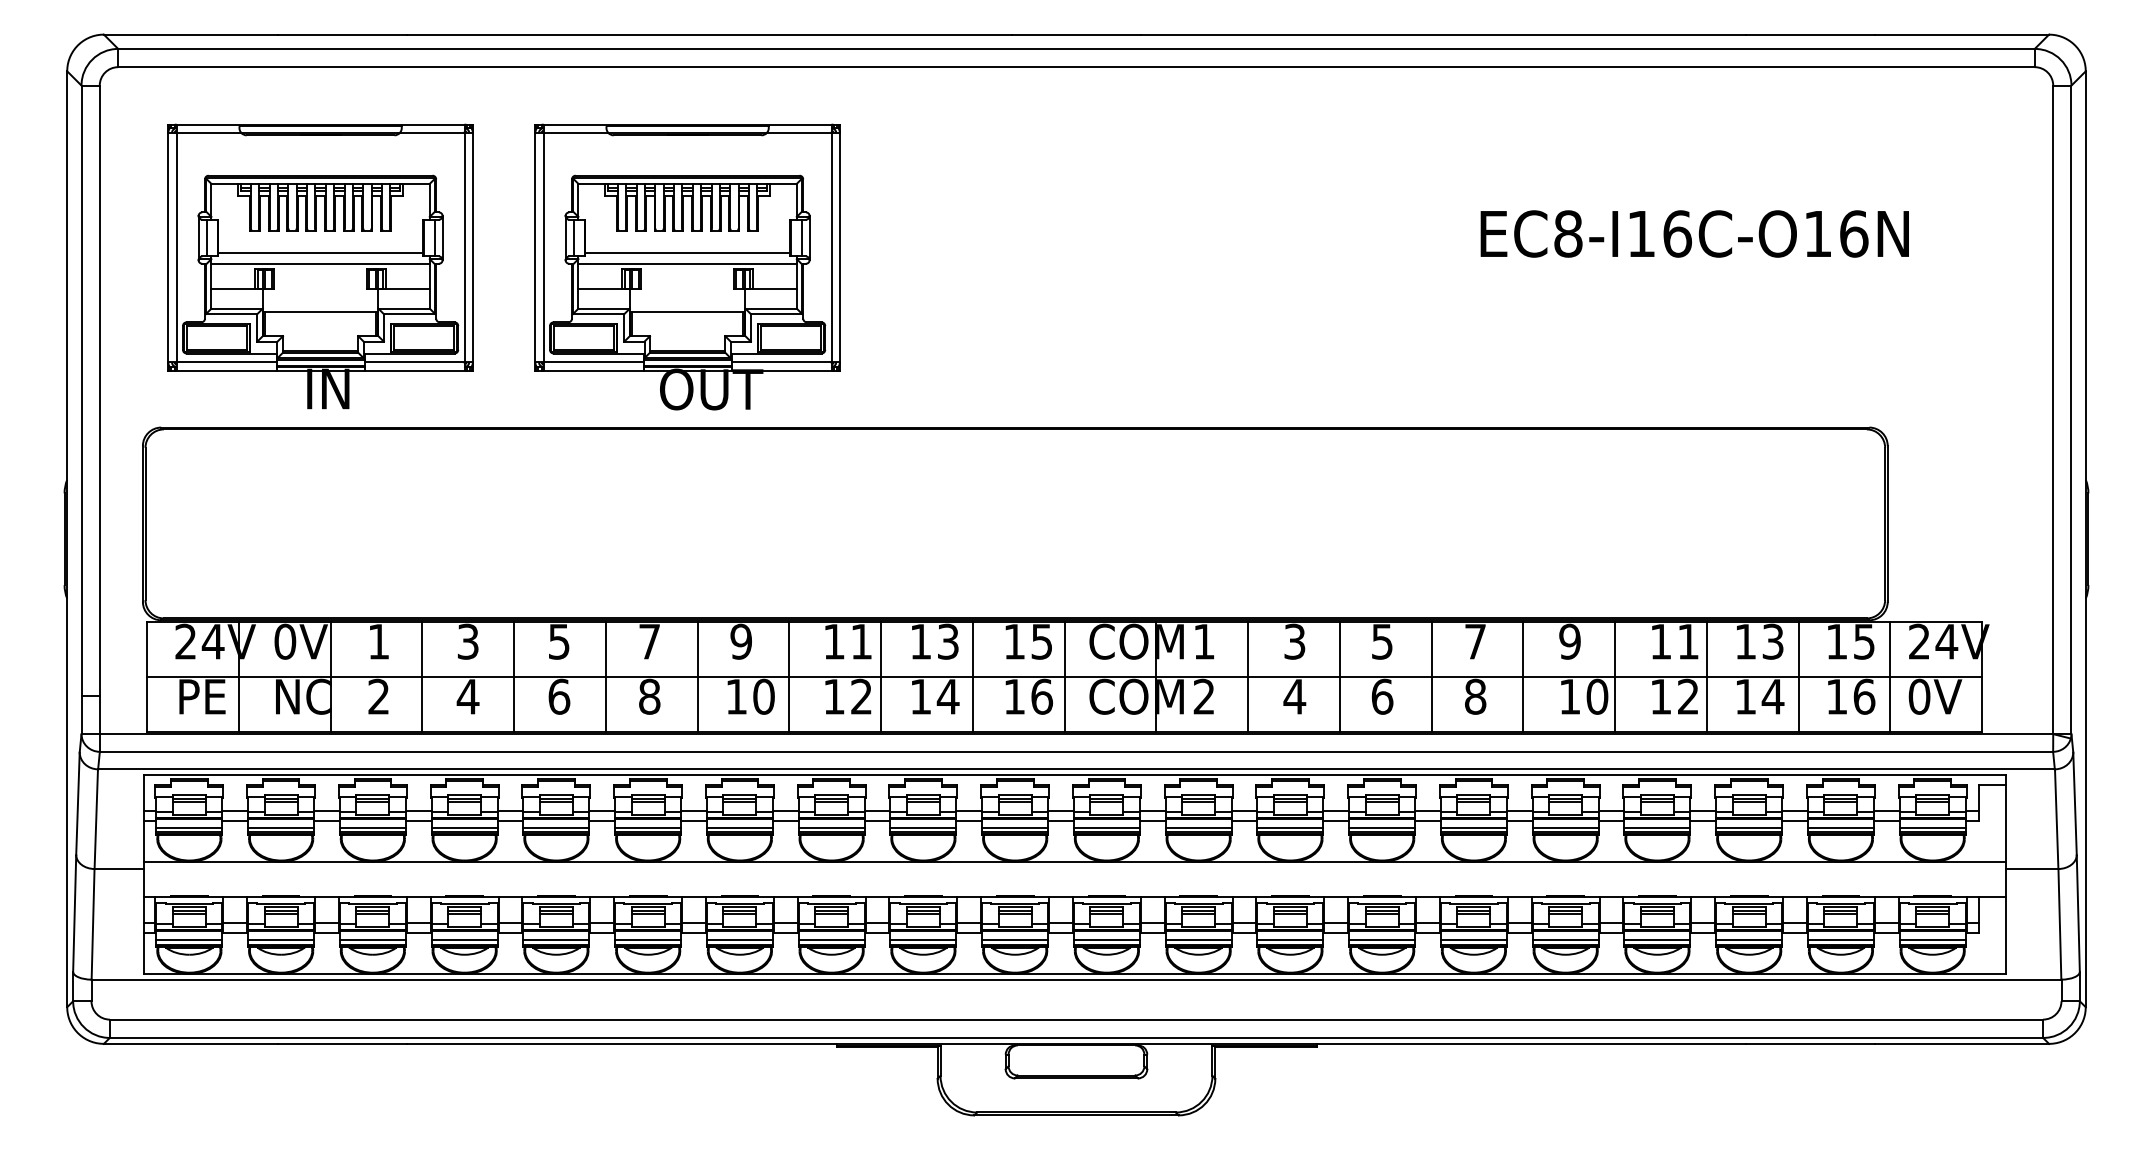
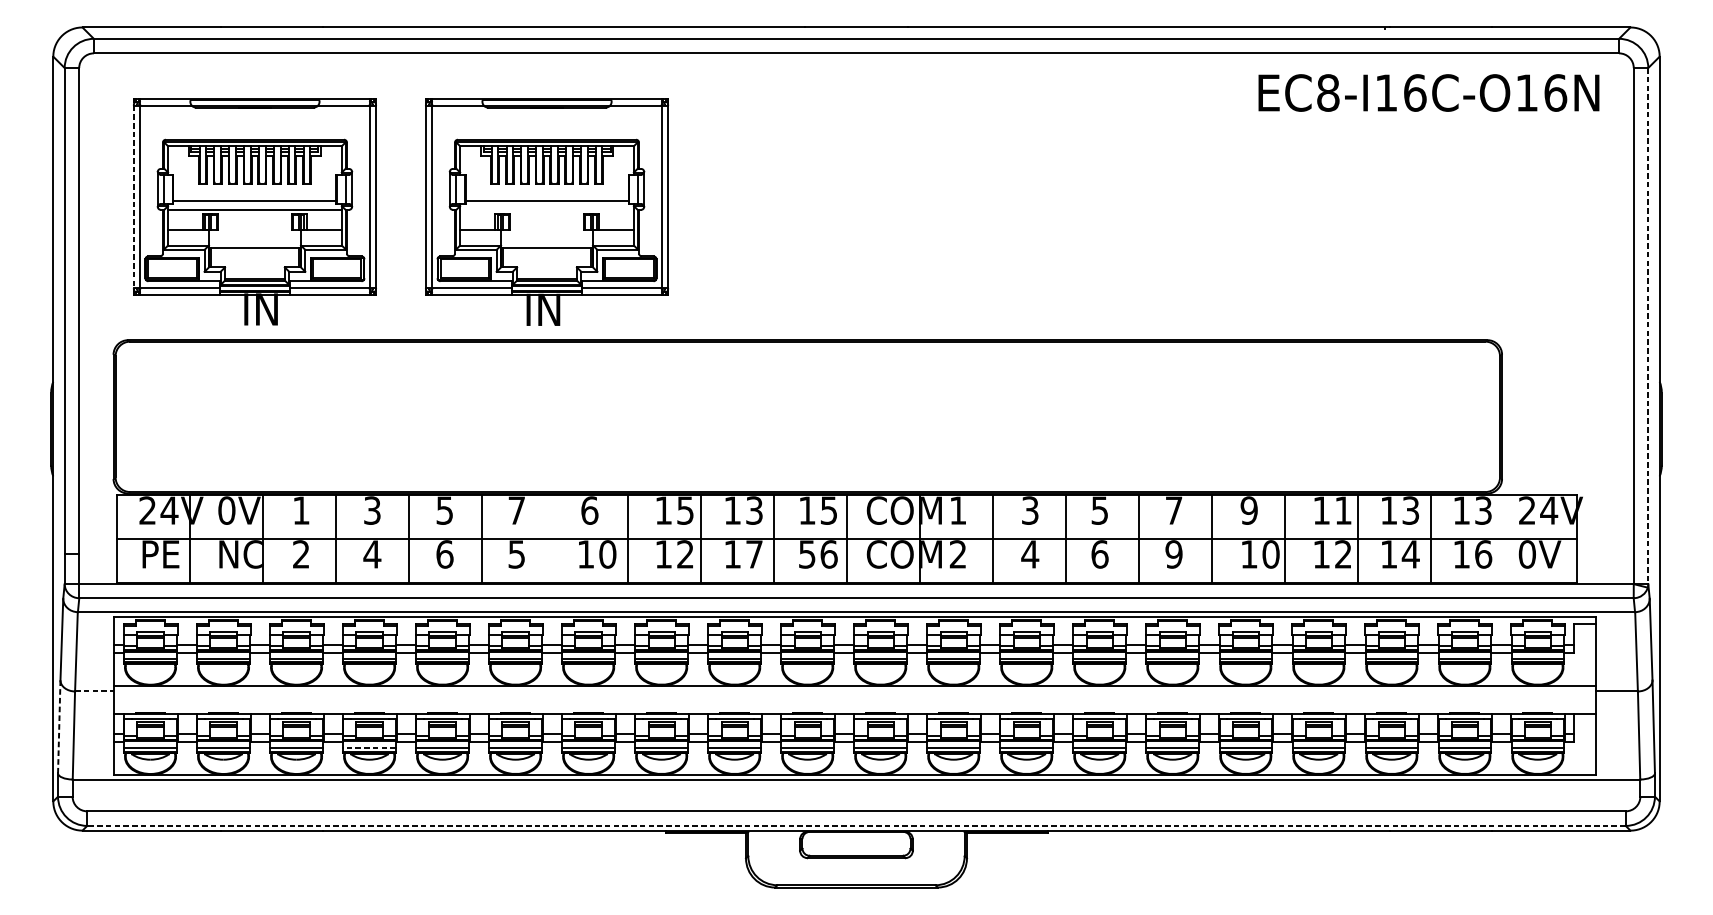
text: (1694, 233) -> (1428, 92), moved
line: (168, 247) -> (133, 196), solid -> dashed
line: (687, 263) -> (546, 209), removed
text: (711, 389) -> (566, 309), OUT -> IN
line: (2071, 410) -> (1648, 326), solid -> dashed
text: (741, 641) -> (589, 510), 9 -> 6
text: (861, 641) -> (685, 510), 11 -> 15
text: (1864, 641) -> (1483, 510), 15 -> 13
line: (697, 677) -> (554, 539), removed
line: (1890, 677) -> (1504, 539), removed
text: (649, 696) -> (516, 554), 8 -> 5
text: (947, 696) -> (753, 554), 14 -> 17
text: (1014, 696) -> (807, 554), 16 -> 56
text: (1475, 696) -> (1174, 554), 8 -> 9
line: (119, 869) -> (94, 691), solid -> dashed
line: (74, 913) -> (59, 726), solid -> dashed
line: (464, 940) -> (369, 748), solid -> dashed
line: (1076, 1037) -> (856, 825), solid -> dashed

